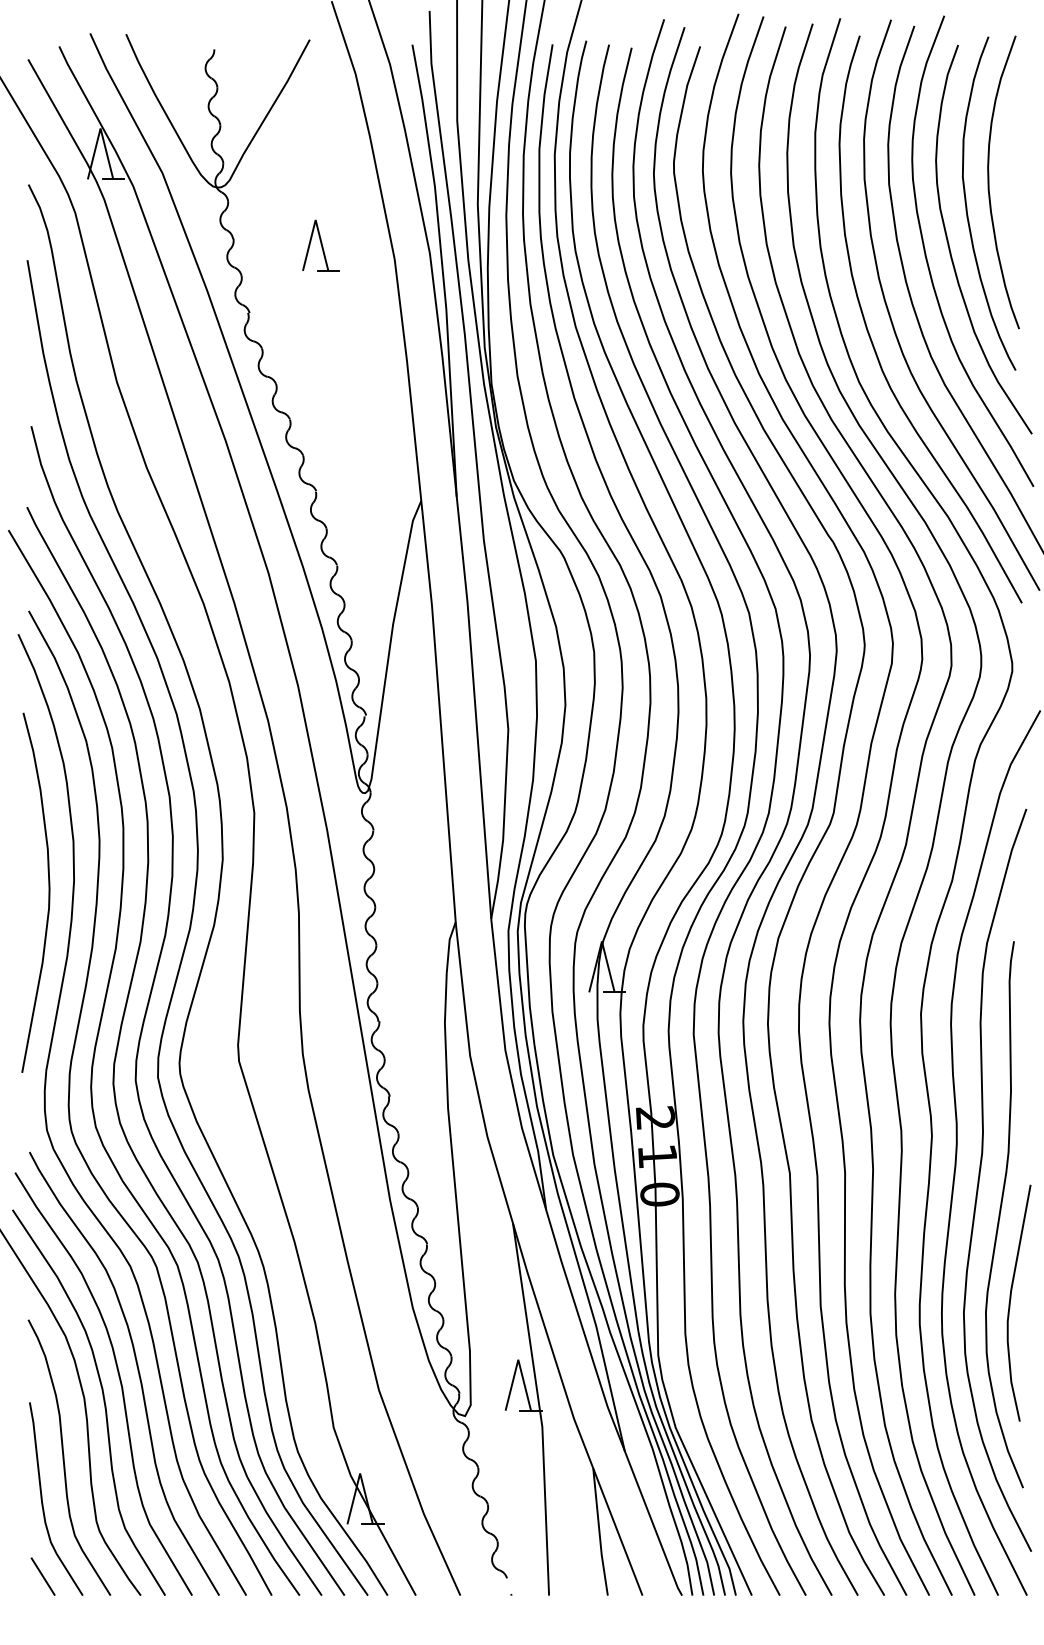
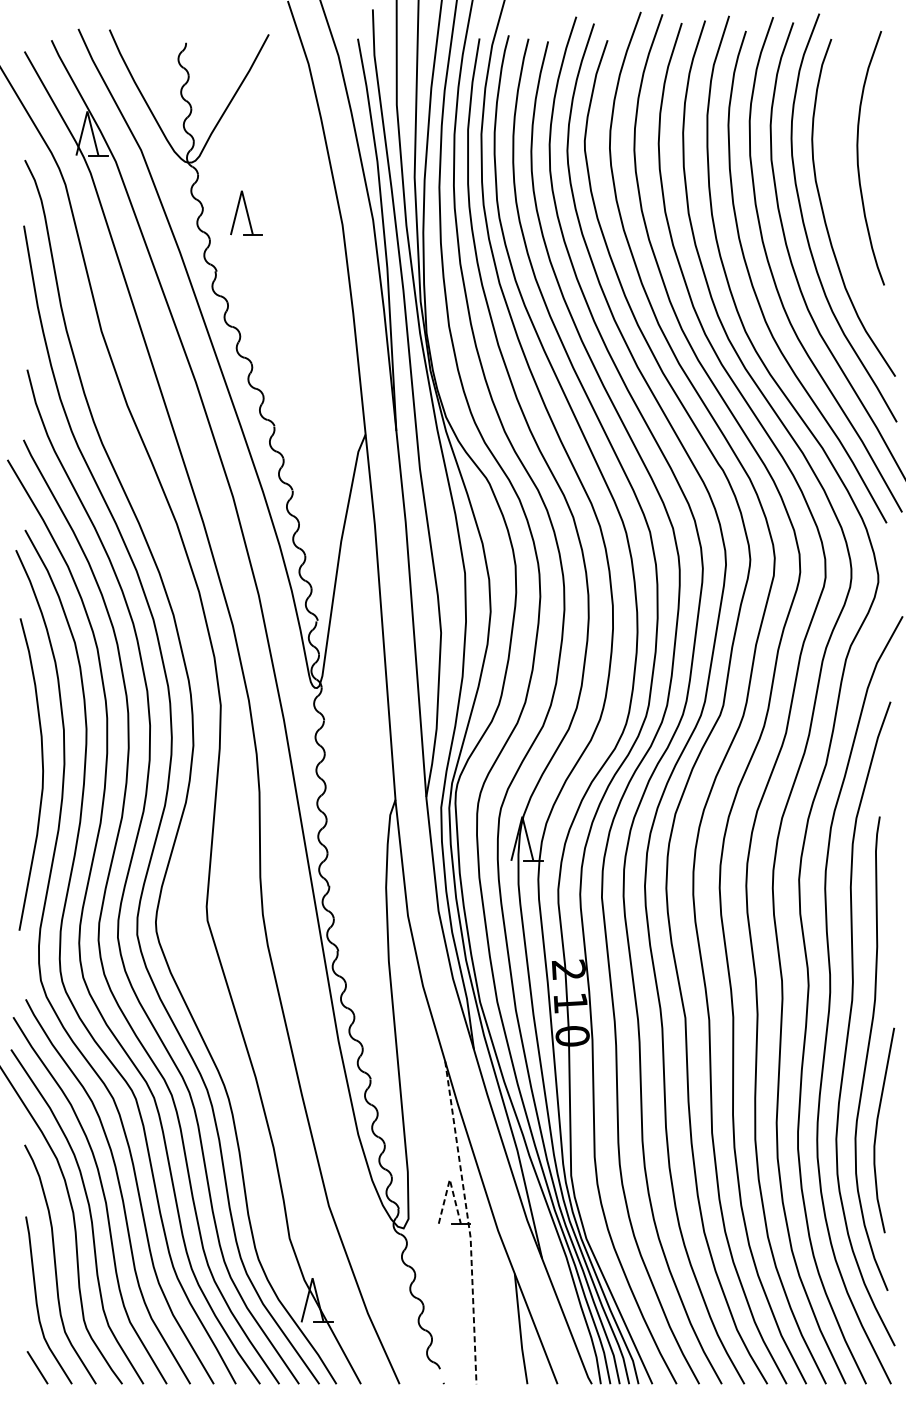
curve: (967, 206) -> (839, 179), removed
part: (320, 245) -> (246, 212), moved
line: (518, 1359) -> (449, 1179), solid -> dashed
line: (539, 1409) -> (468, 1222), solid -> dashed

